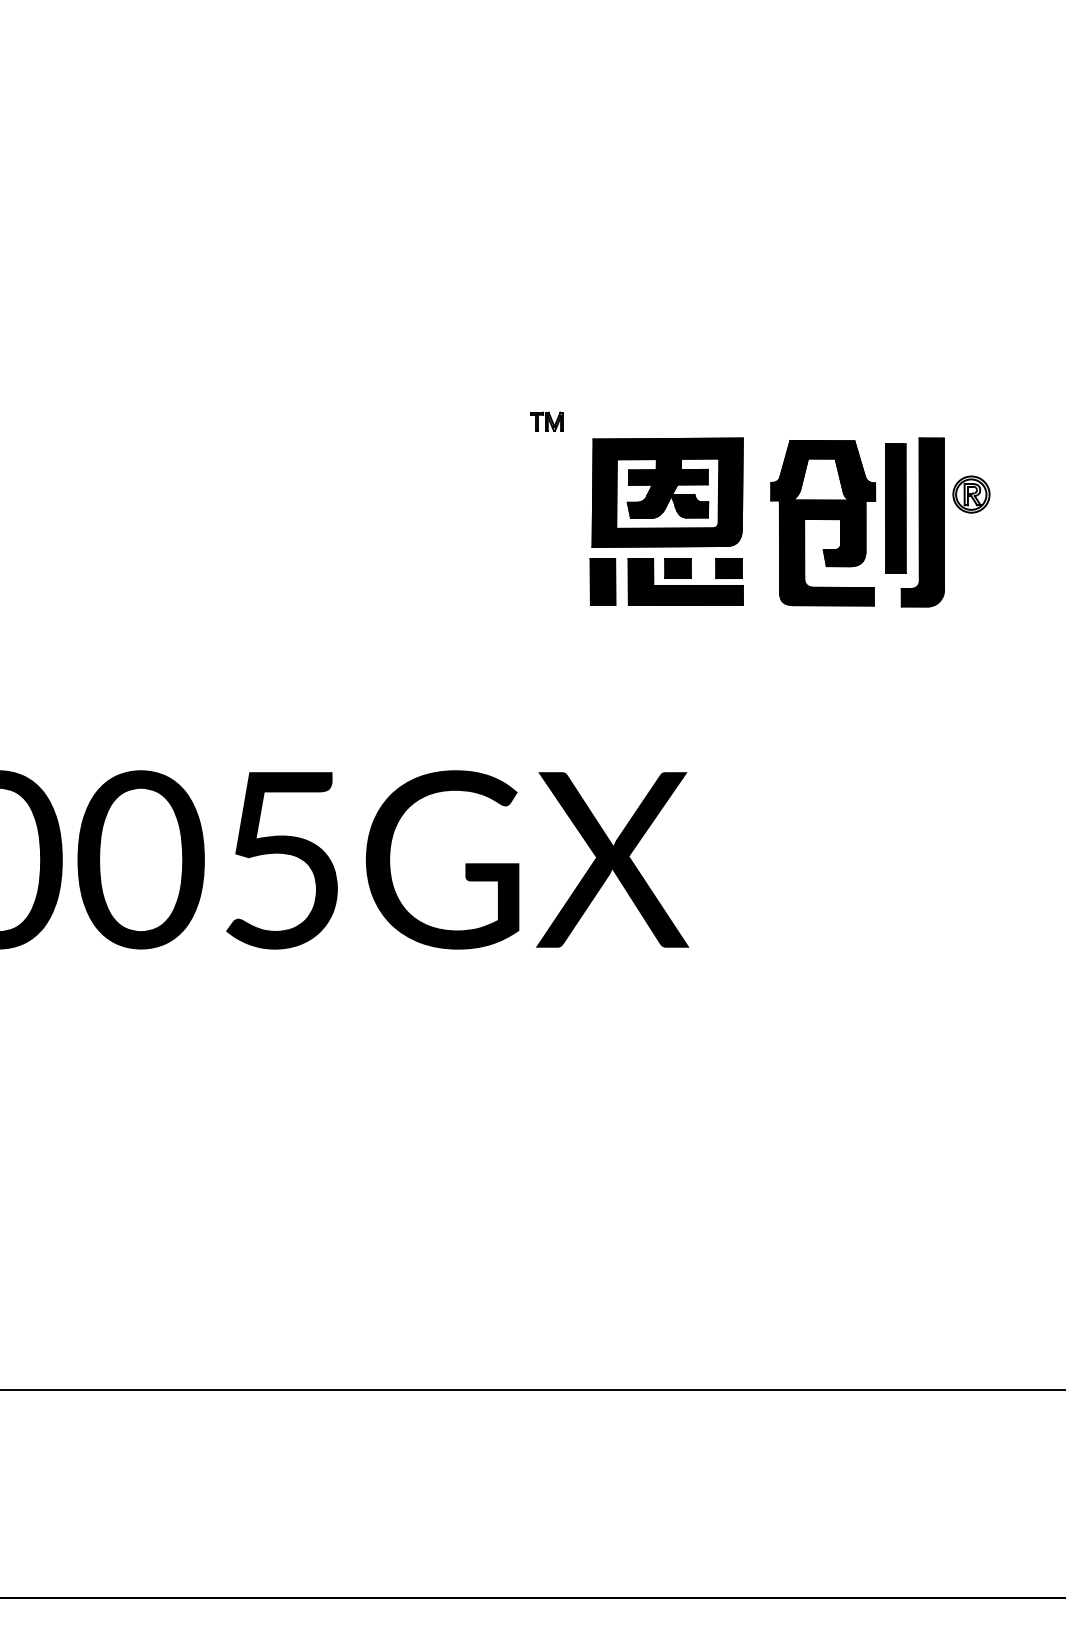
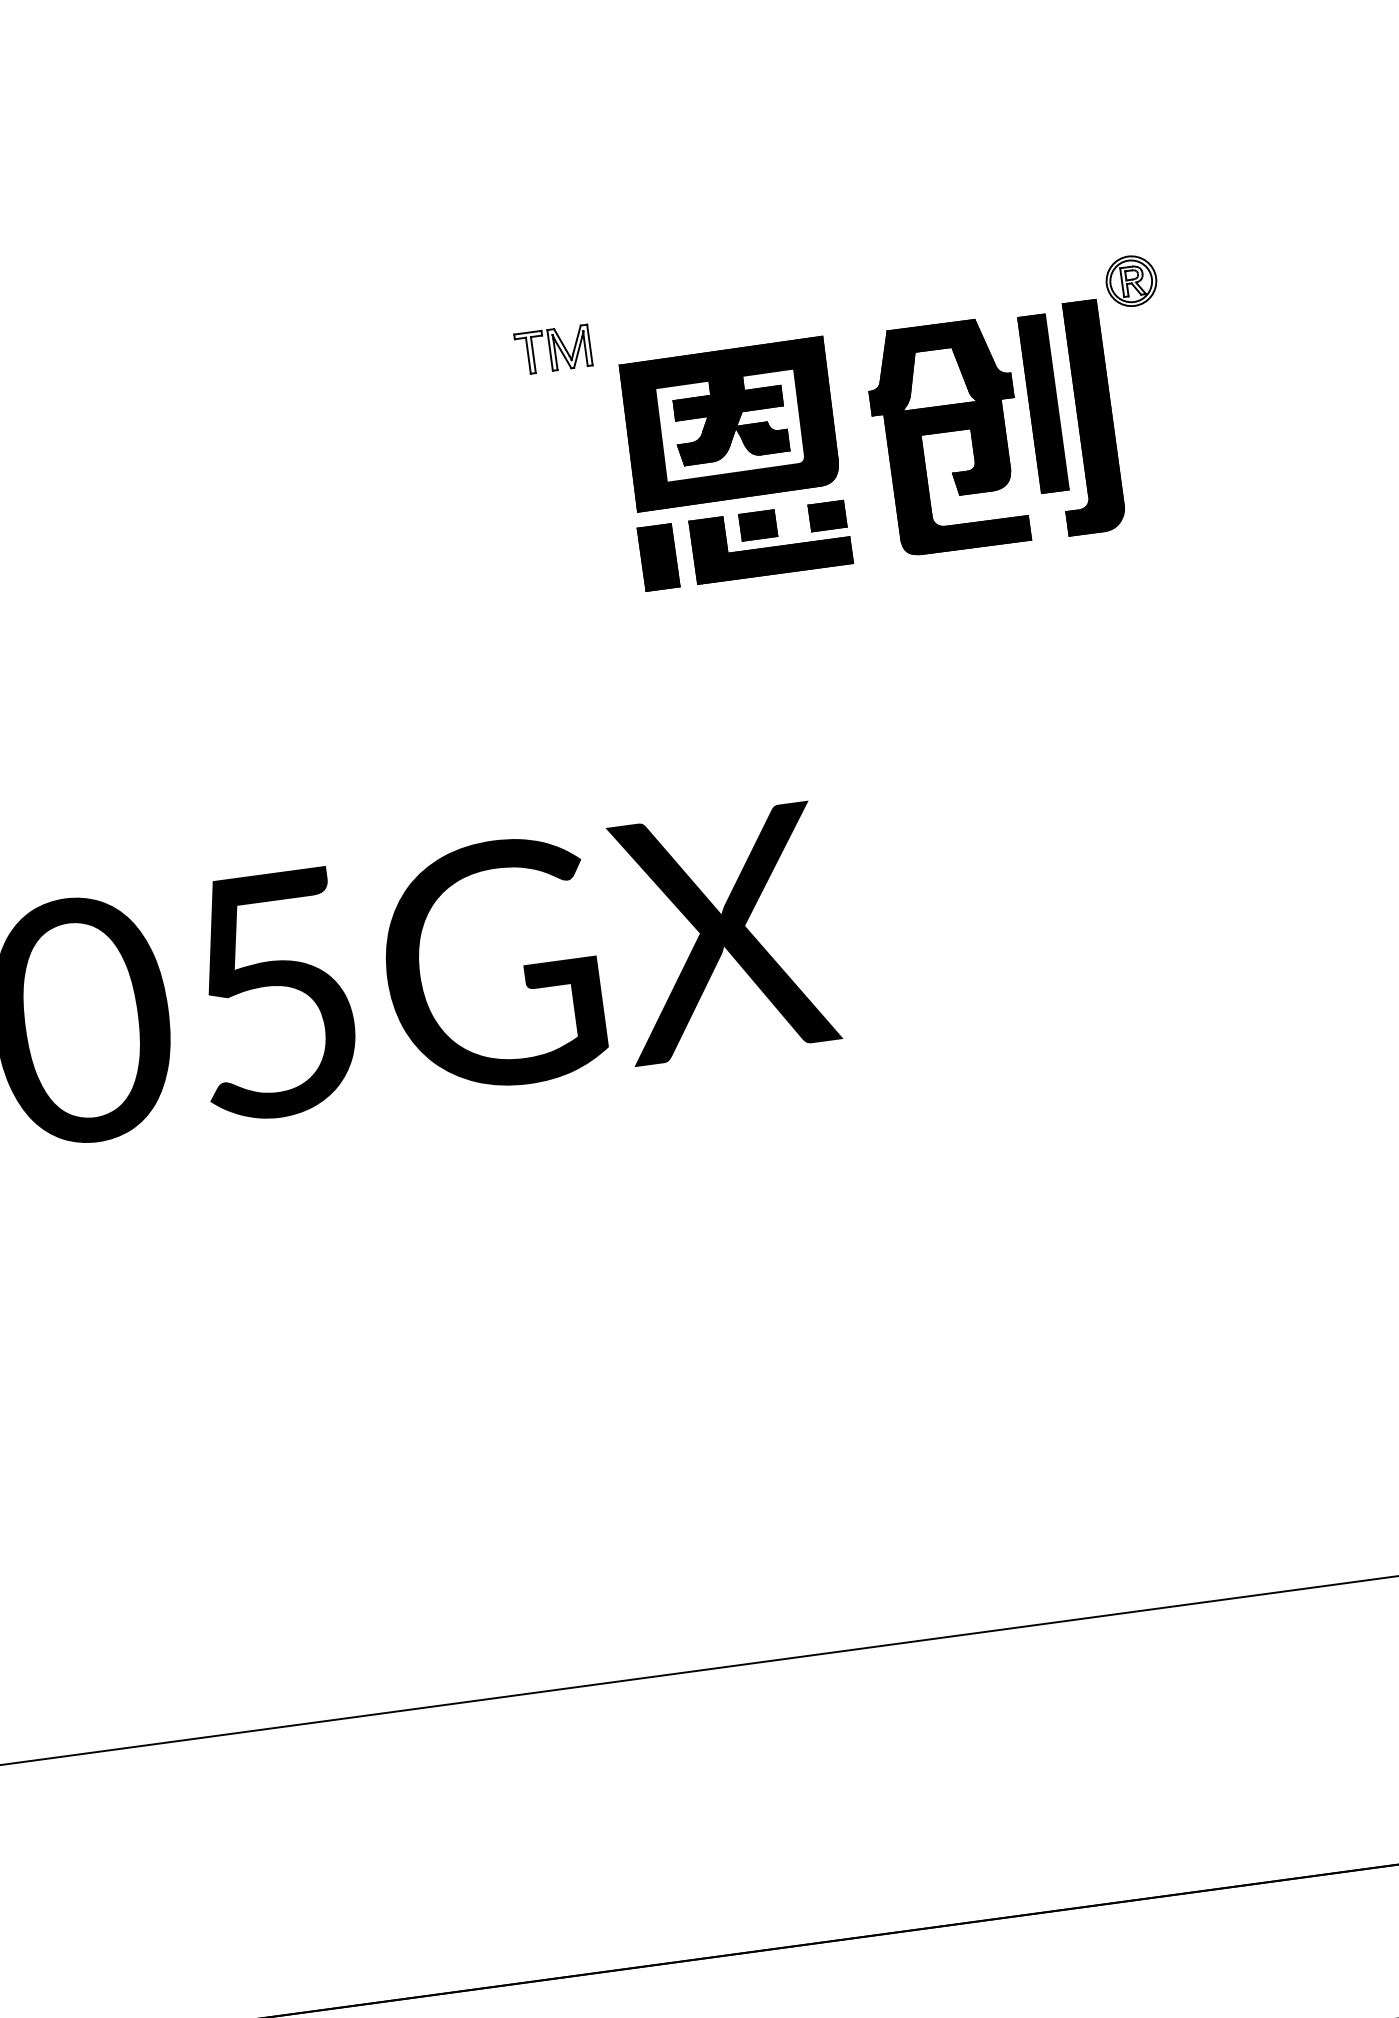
part: (546, 421) -> (552, 349), size x1.67
part: (971, 494) -> (1131, 281), moved

